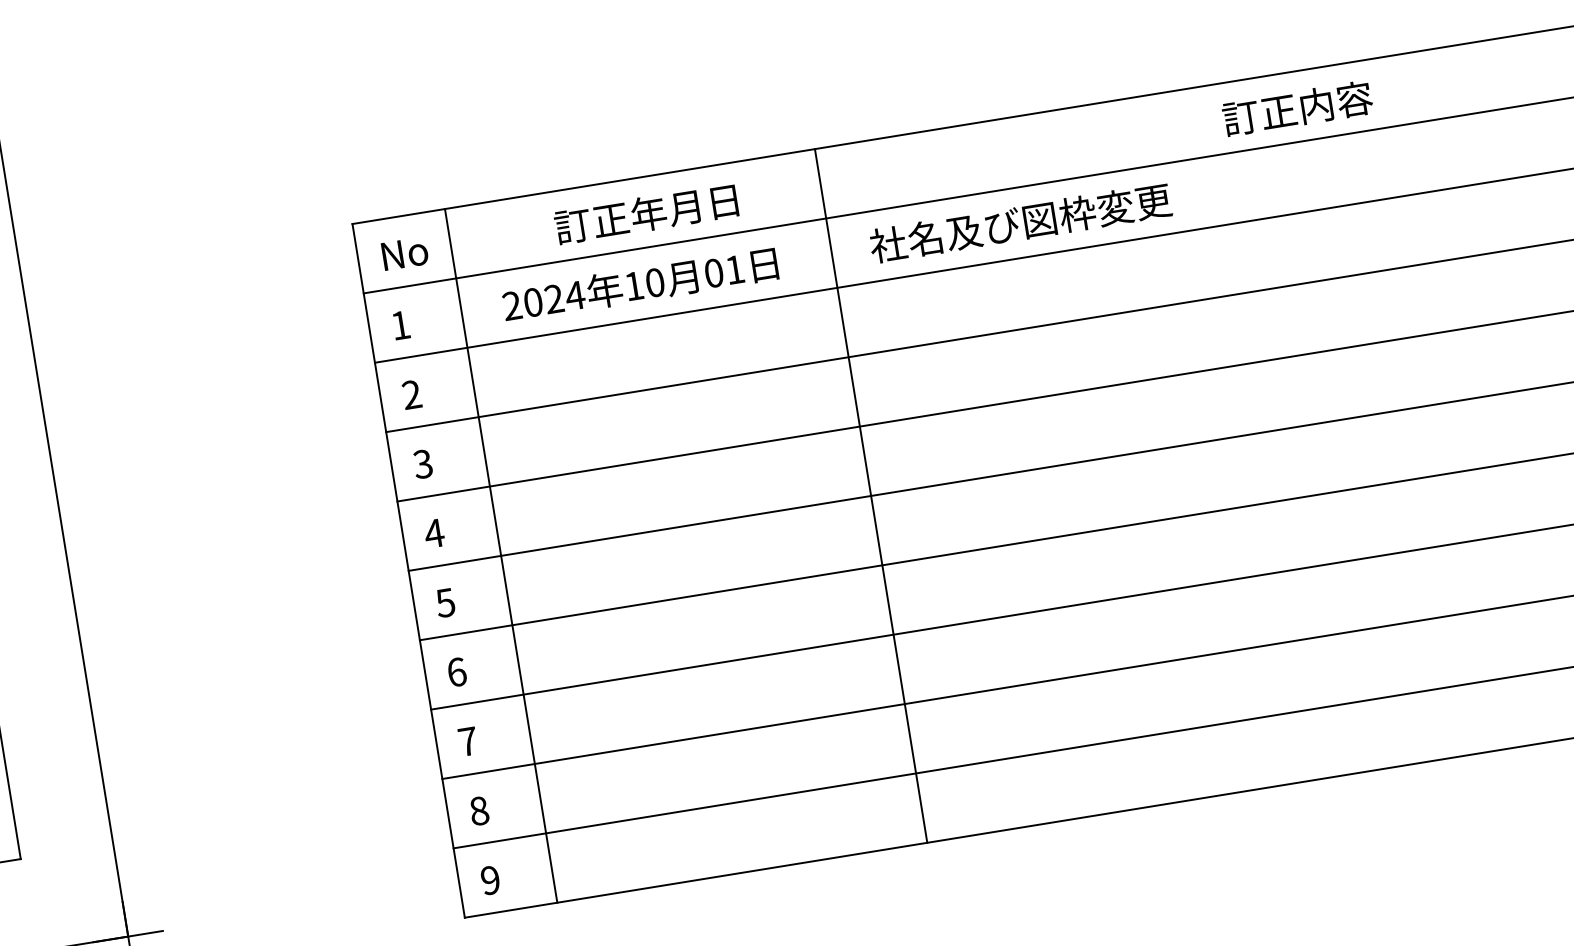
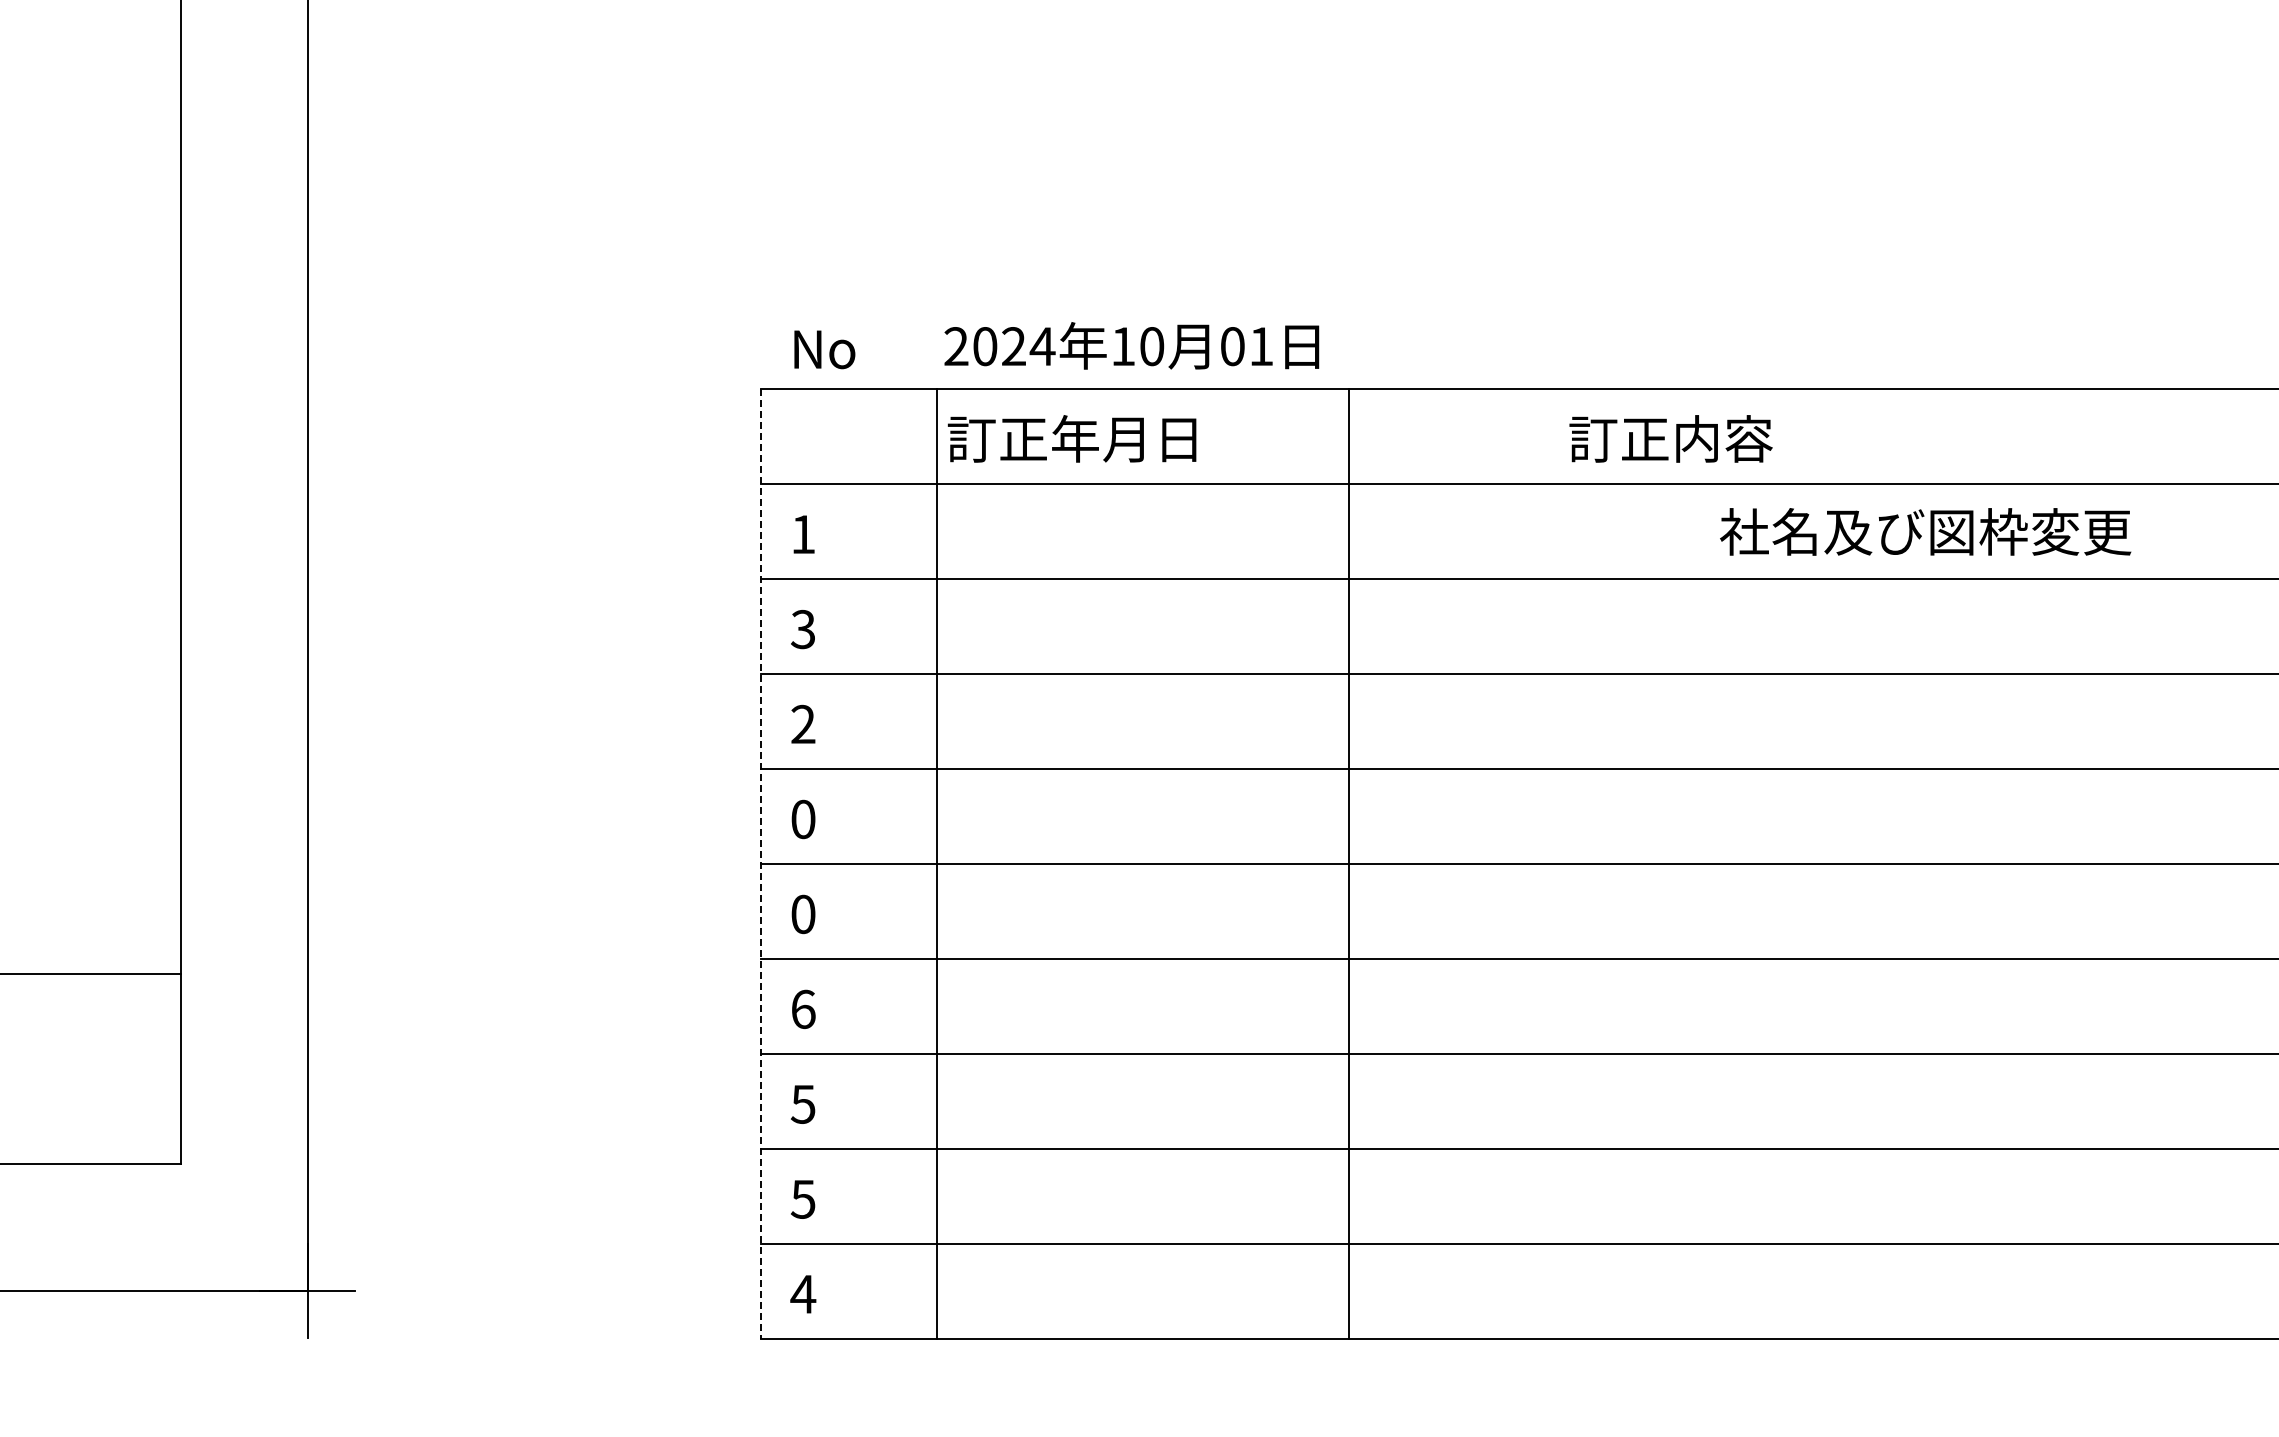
text: (1297, 108) -> (1670, 438), moved
text: (645, 213) -> (1071, 438), moved
text: (1020, 222) -> (1925, 531), moved
text: (404, 253) -> (824, 349), moved
text: (639, 284) -> (1131, 345), moved
text: (412, 394) -> (803, 629), 2 -> 3
text: (423, 464) -> (803, 724), 3 -> 2
line: (871, 495) -> (1349, 863), moved
text: (434, 533) -> (803, 819), 4 -> 0
line: (501, 555) -> (936, 863), moved
line: (408, 570) -> (760, 863), solid -> dashed
text: (444, 602) -> (802, 913), 5 -> 0
text: (467, 741) -> (802, 1104), 7 -> 5
text: (479, 810) -> (803, 1198), 8 -> 5
text: (490, 879) -> (803, 1293), 9 -> 4

